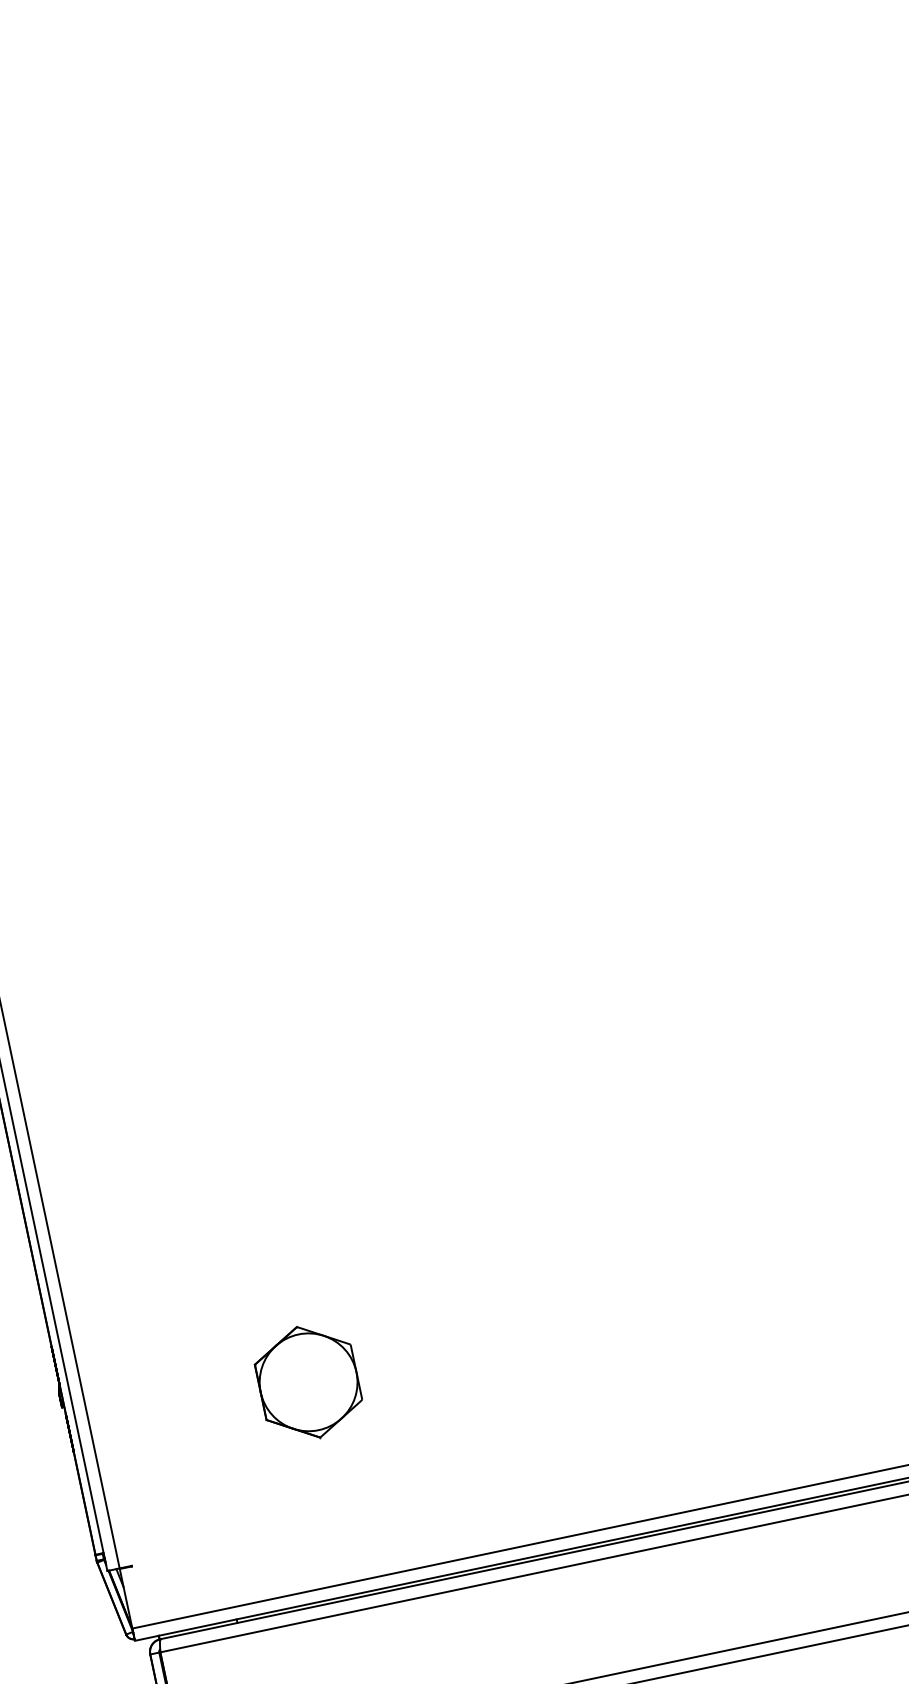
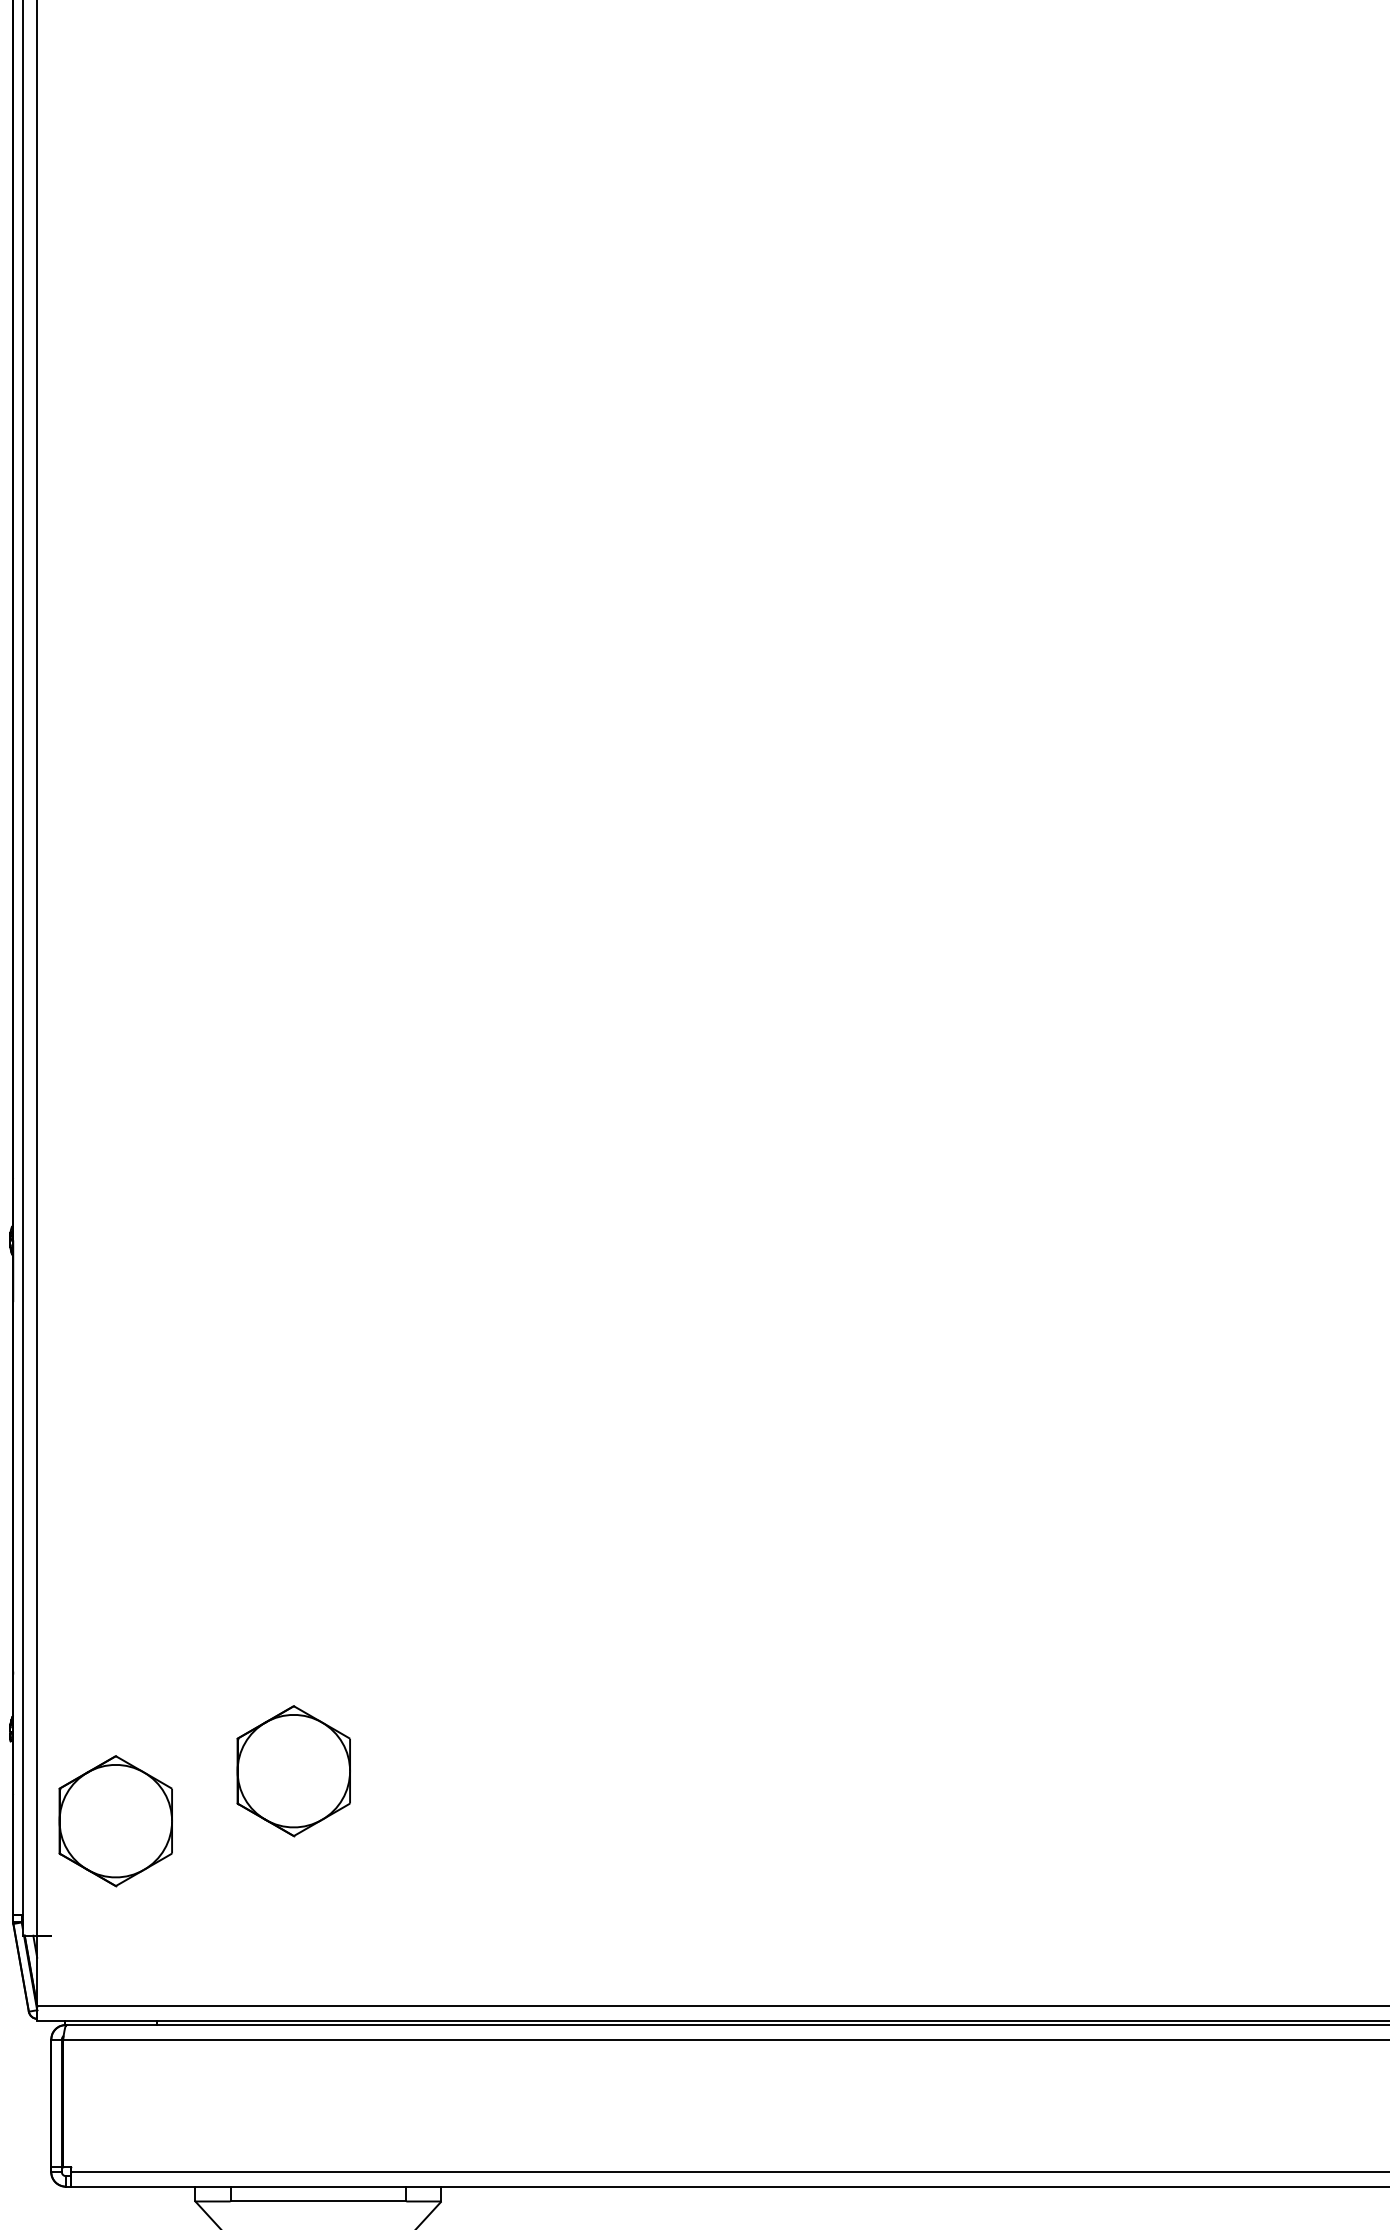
part: (165, 1457) -> (115, 1821), added

